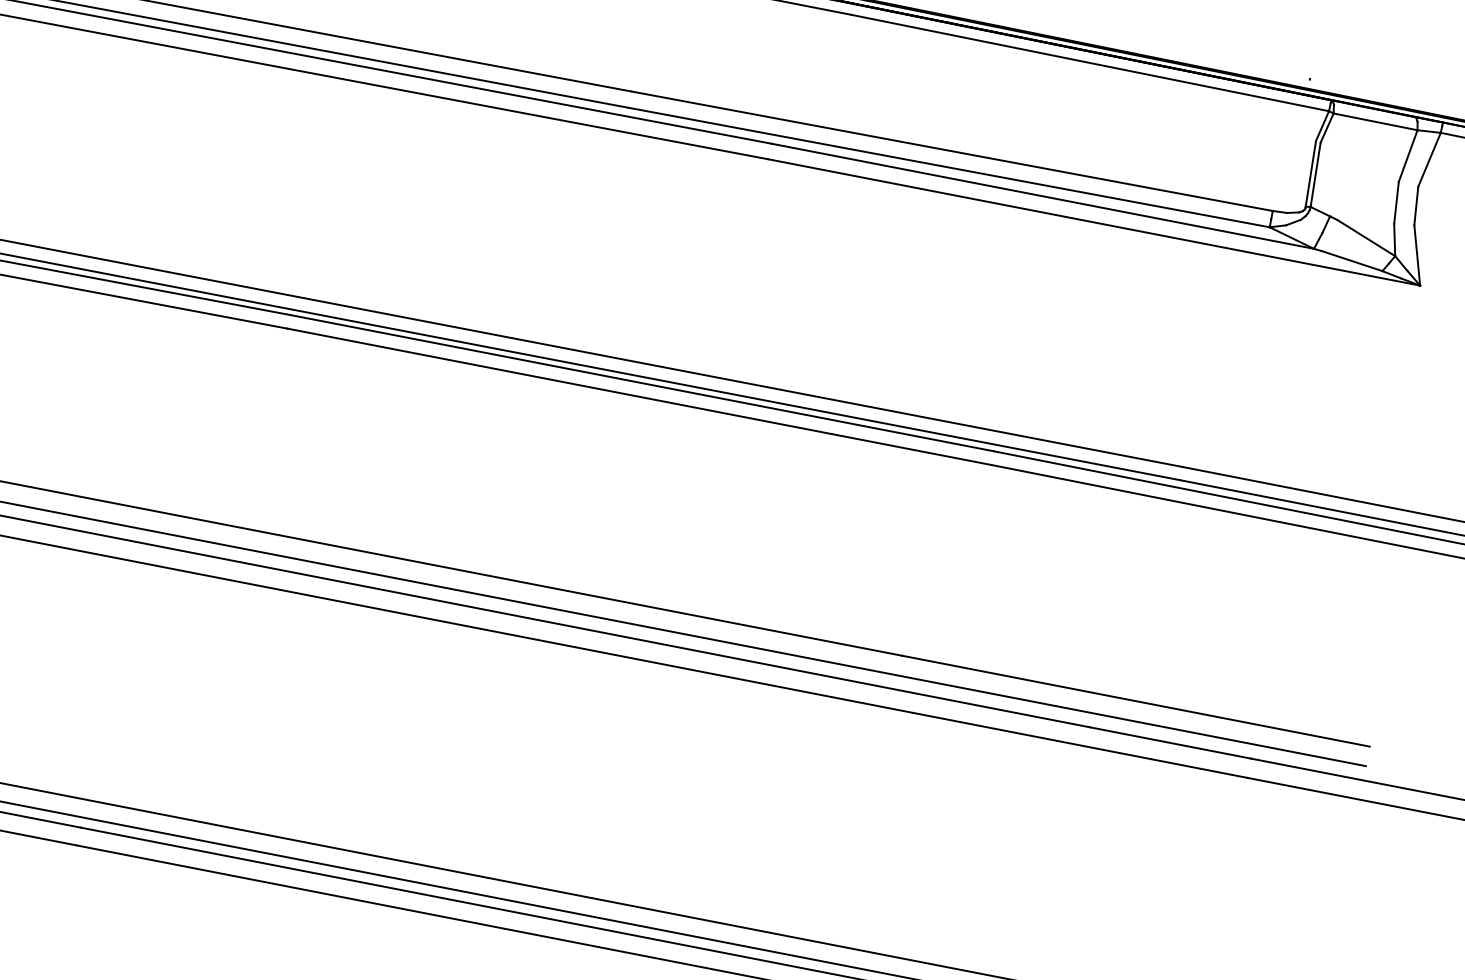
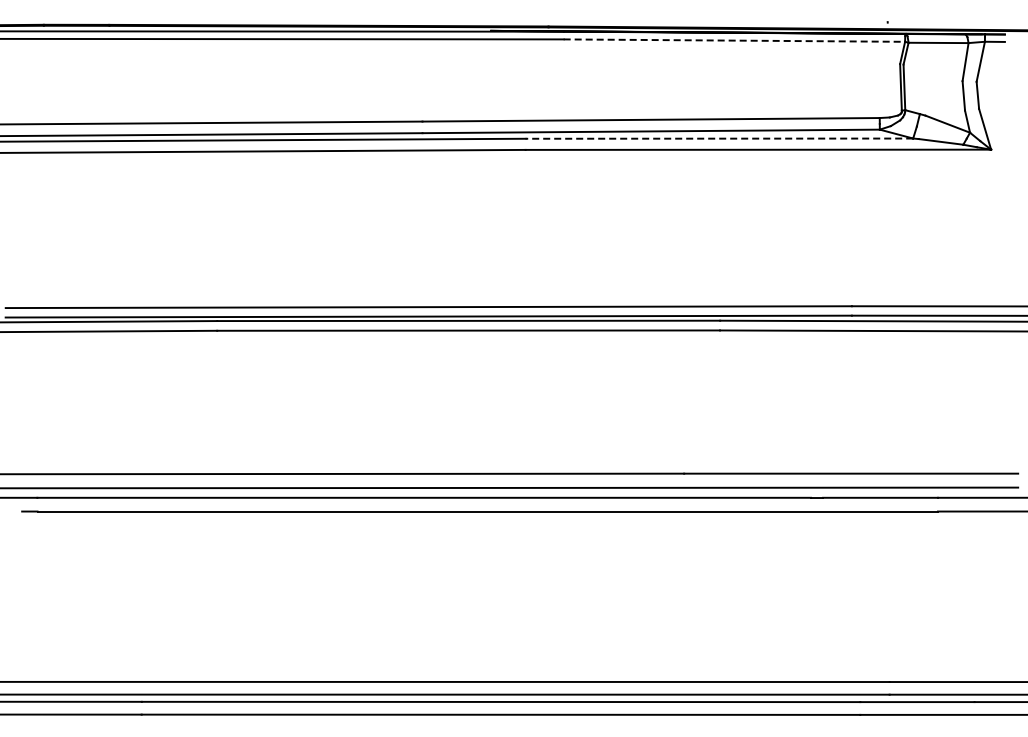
line: (1090, 62) -> (734, 40), solid -> dashed
line: (1042, 196) -> (719, 138), solid -> dashed

